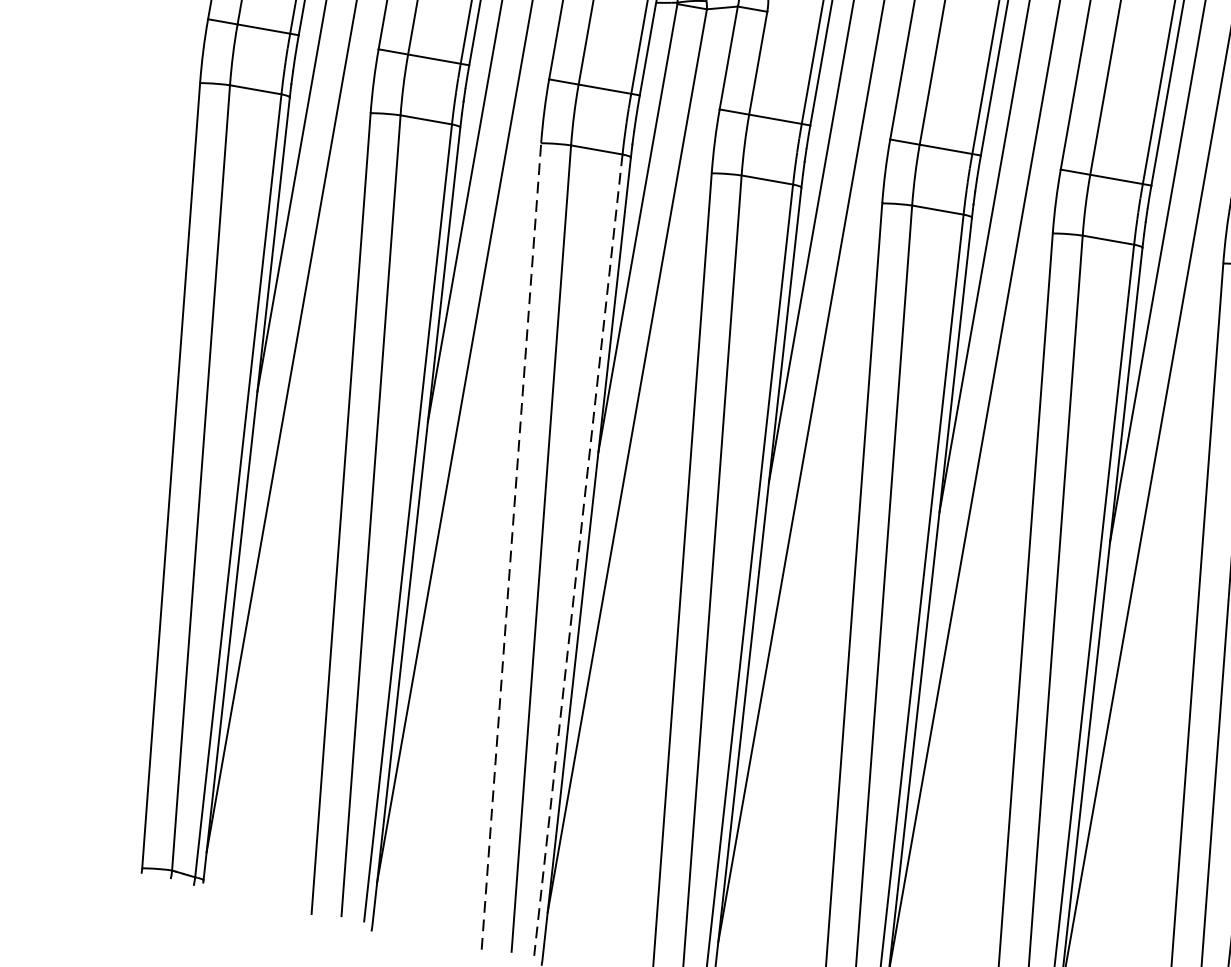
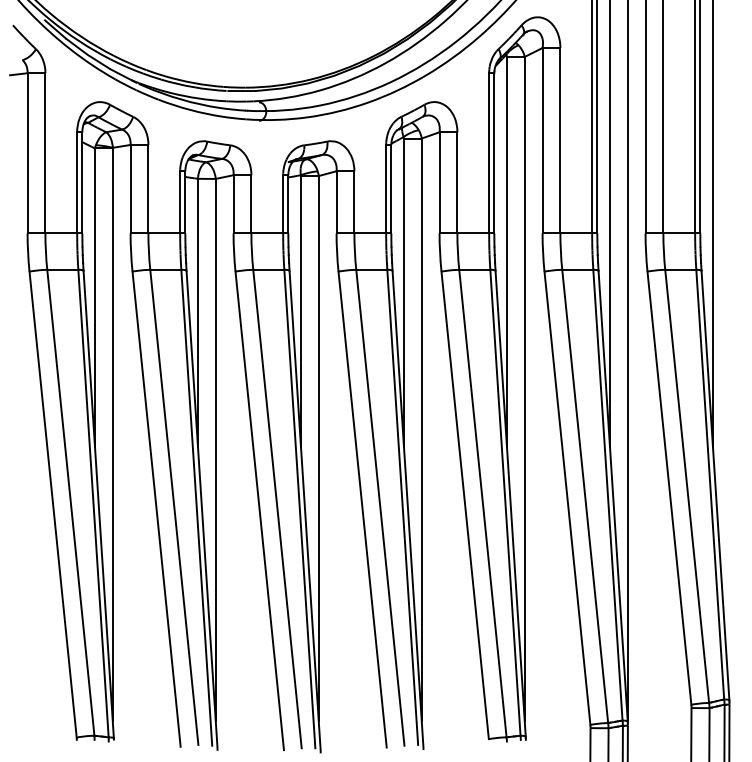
line: (511, 545) -> (259, 510), dashed -> solid
line: (577, 555) -> (299, 509), dashed -> solid

